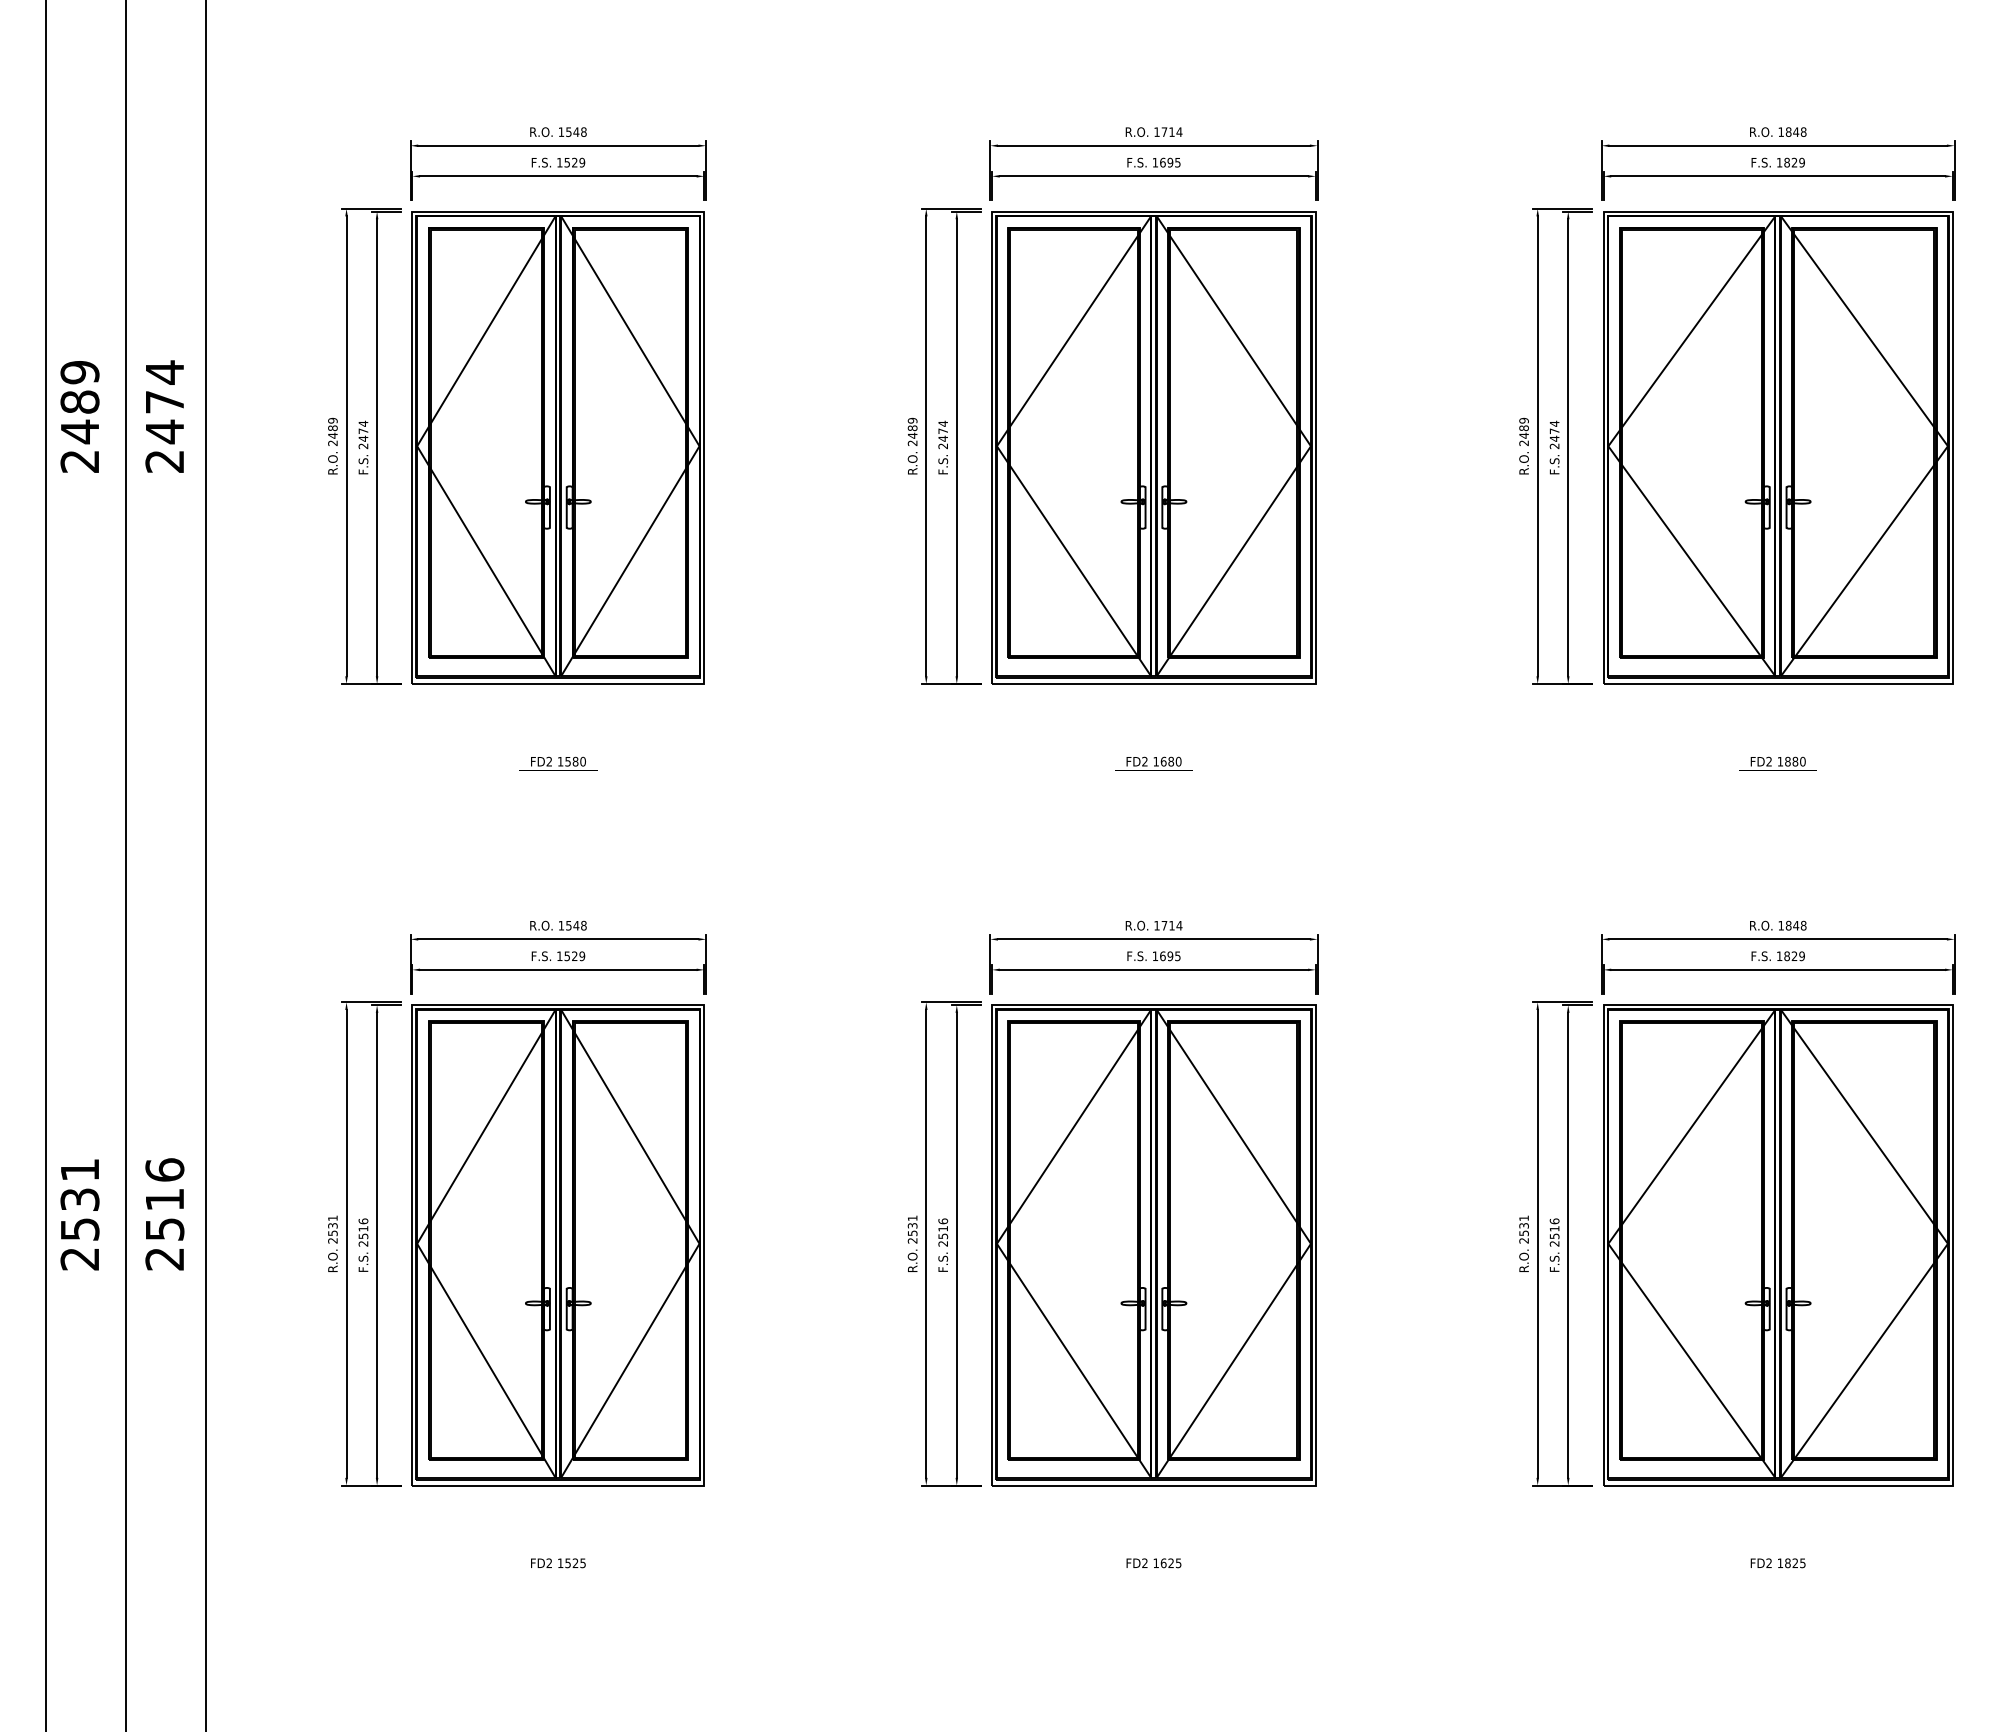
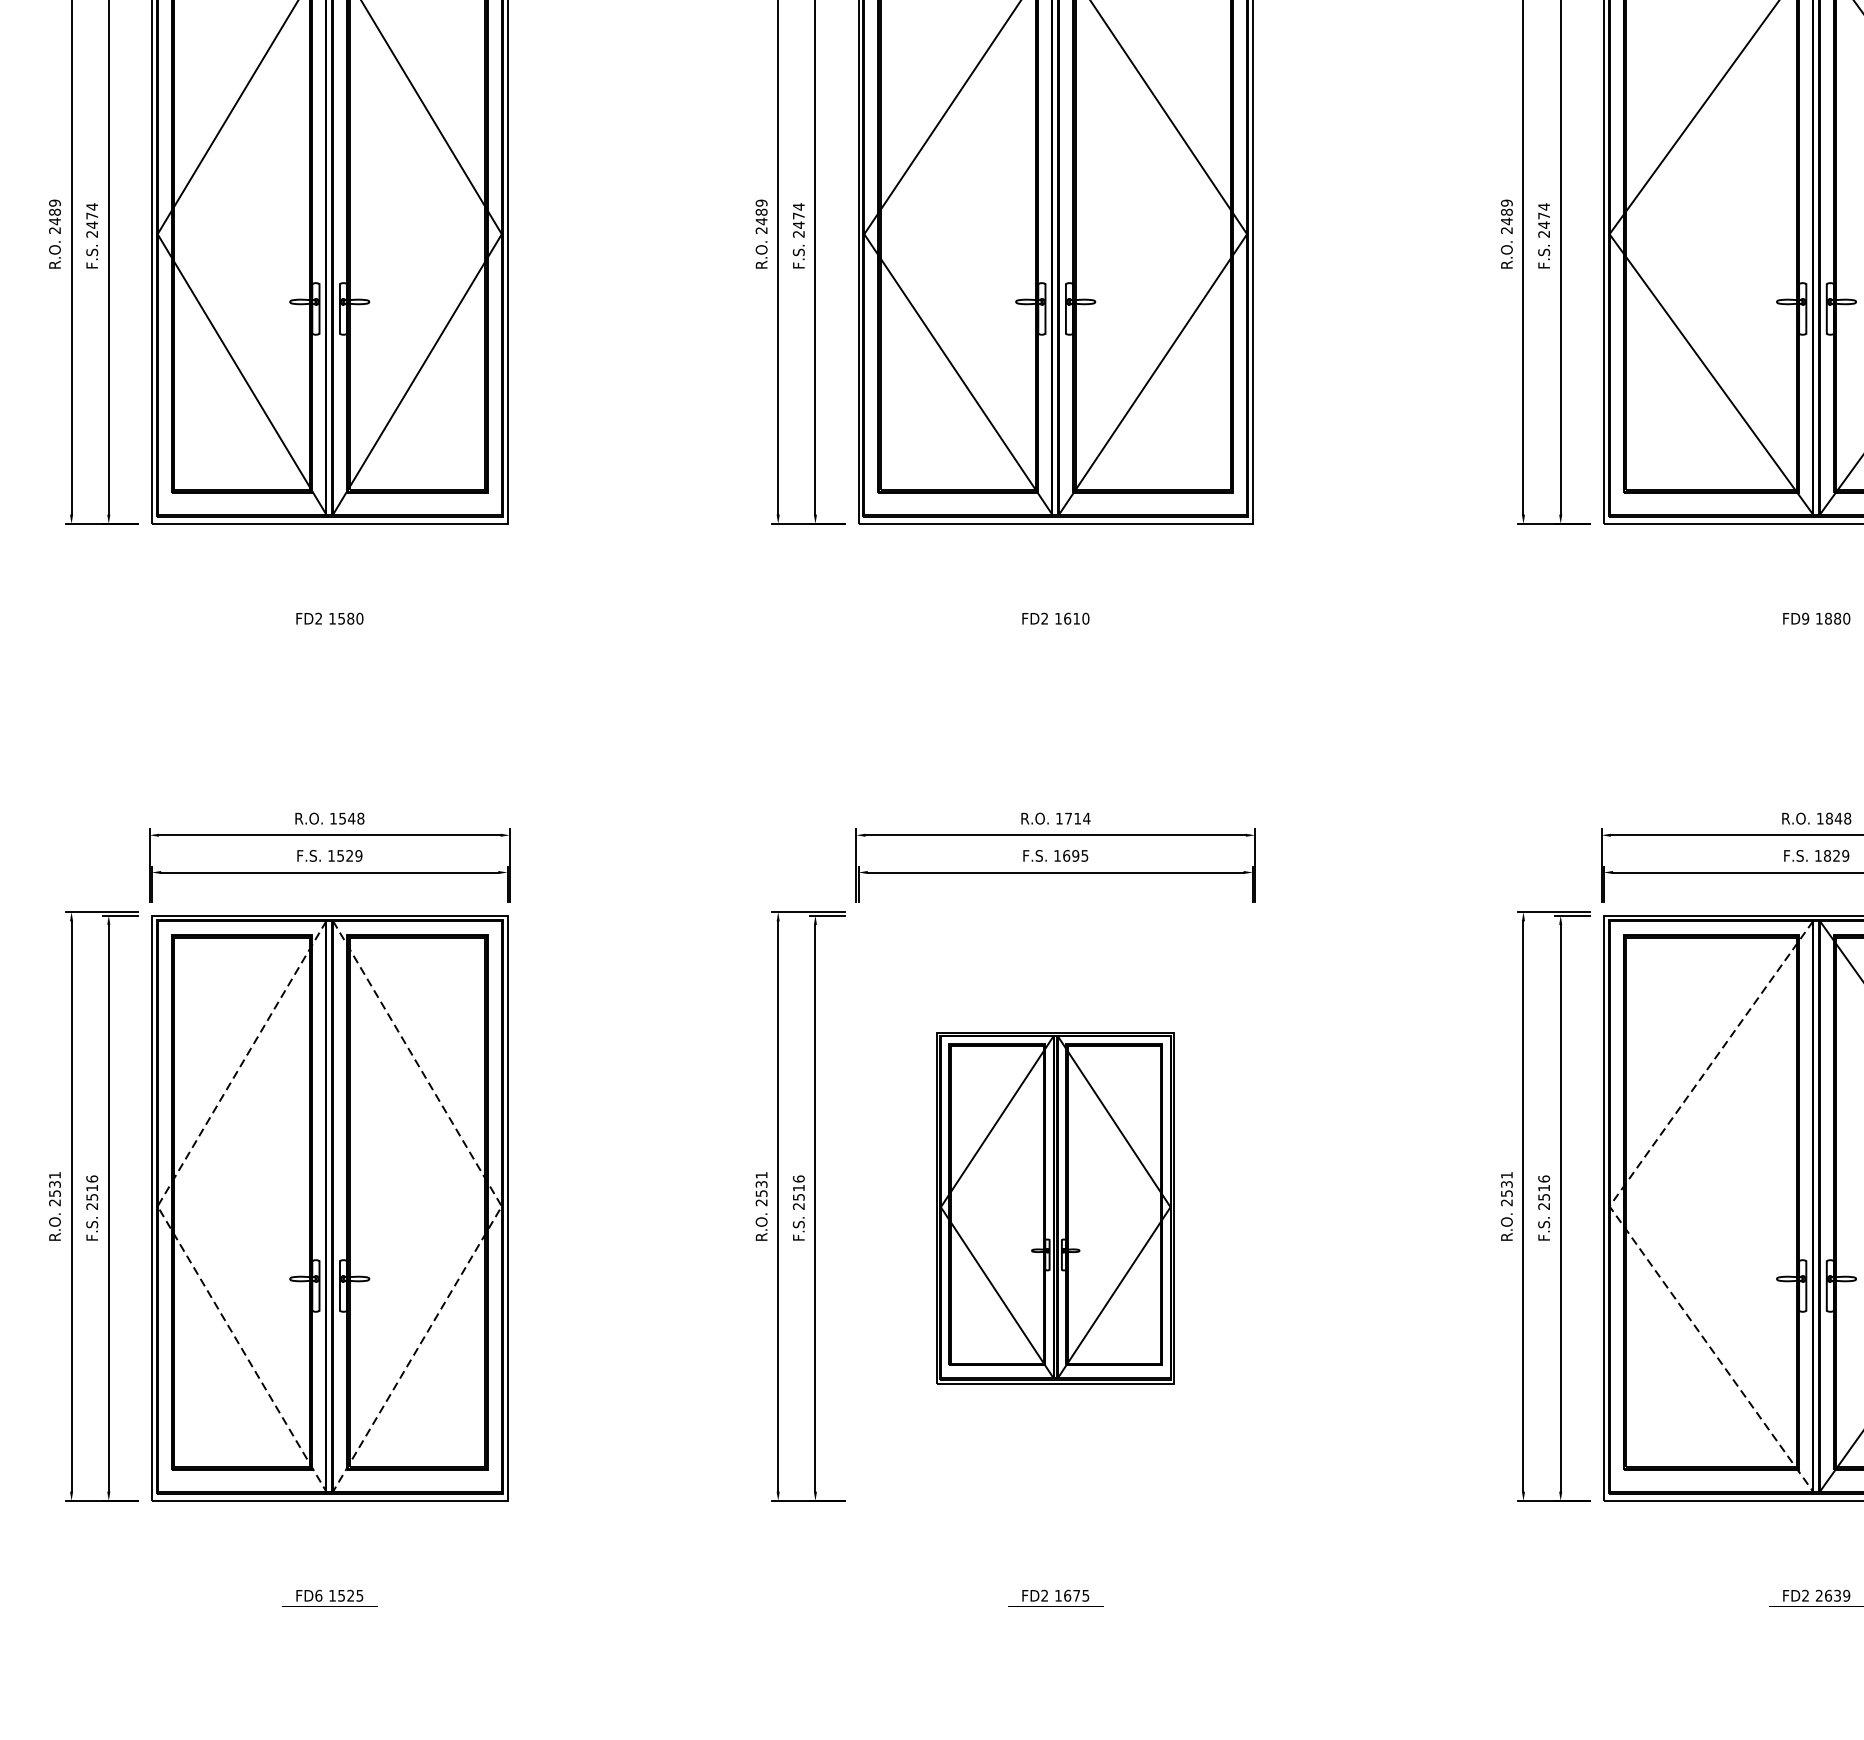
text: (1171, 761) -> (1077, 618), 1680 -> 1610
text: (1769, 761) -> (1806, 618), FD2 -> FD9
line: (417, 1243) -> (158, 1206), solid -> dashed
line: (699, 1243) -> (501, 1206), solid -> dashed
line: (1608, 1243) -> (1609, 1206), solid -> dashed
part: (1153, 1245) -> (1055, 1208), size x0.6
text: (1170, 1562) -> (1075, 1594), 1625 -> 1675
text: (549, 1563) -> (318, 1596), FD2 -> FD6
text: (1791, 1563) -> (1832, 1596), 1825 -> 2639

